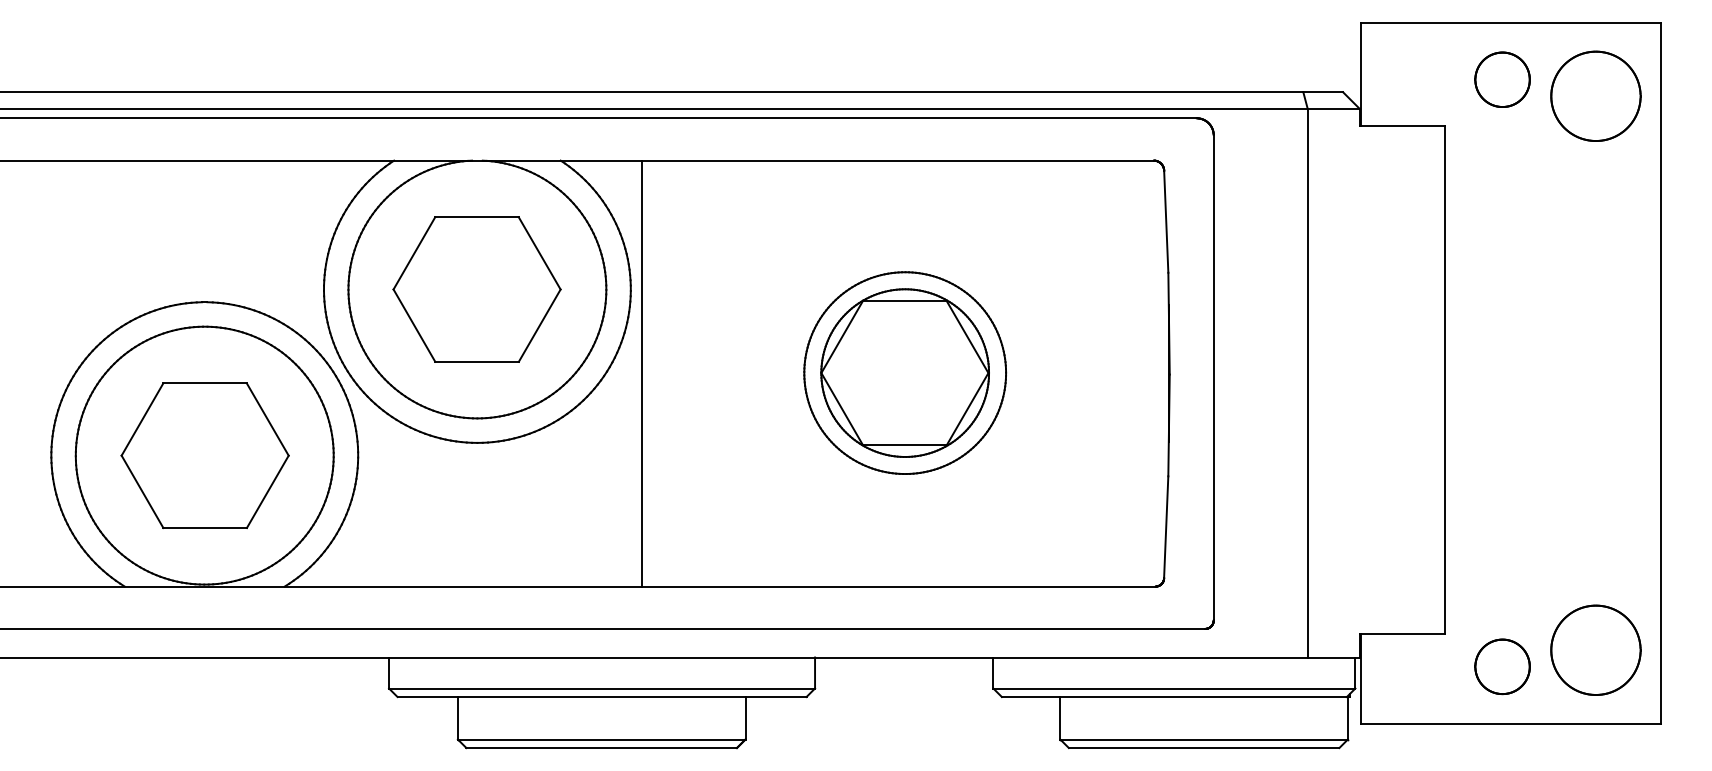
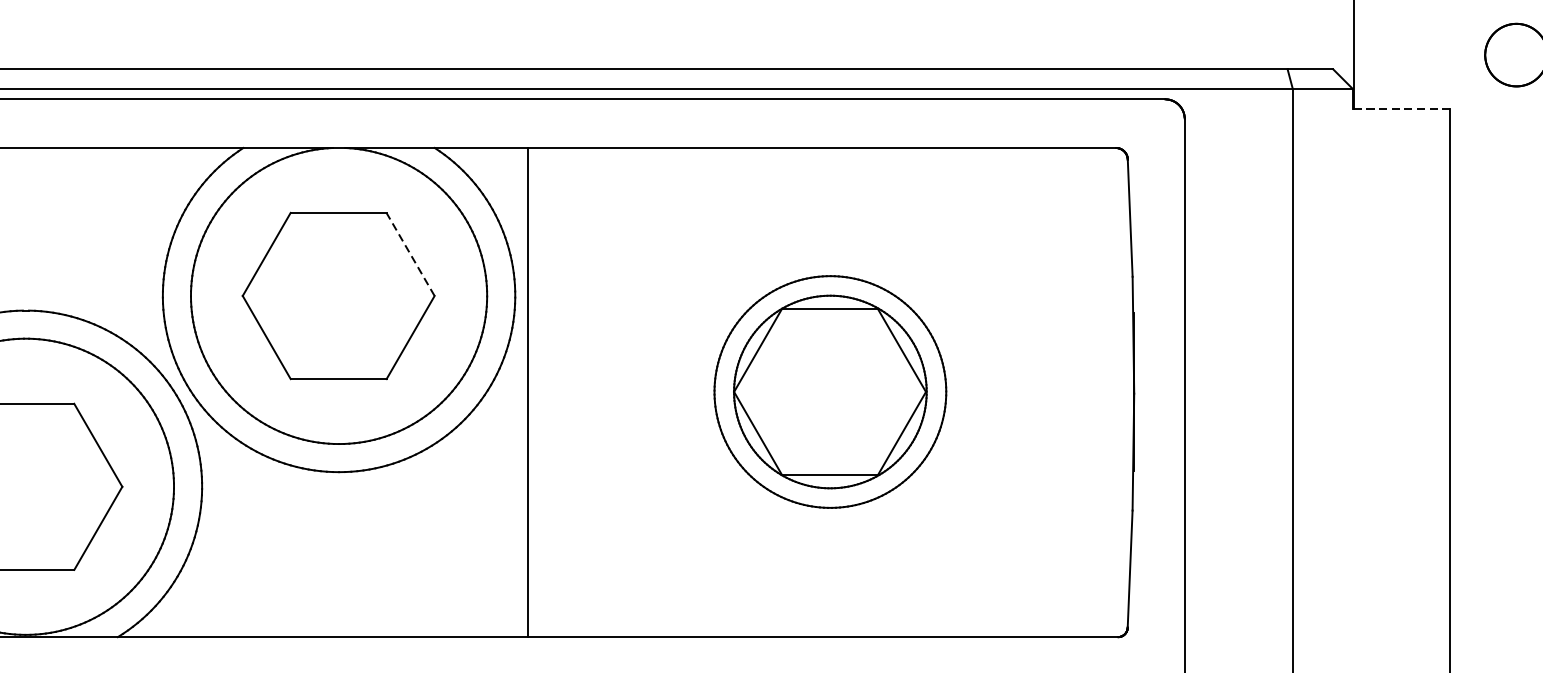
line: (1402, 126) -> (1401, 108), solid -> dashed
line: (539, 253) -> (410, 254), solid -> dashed

